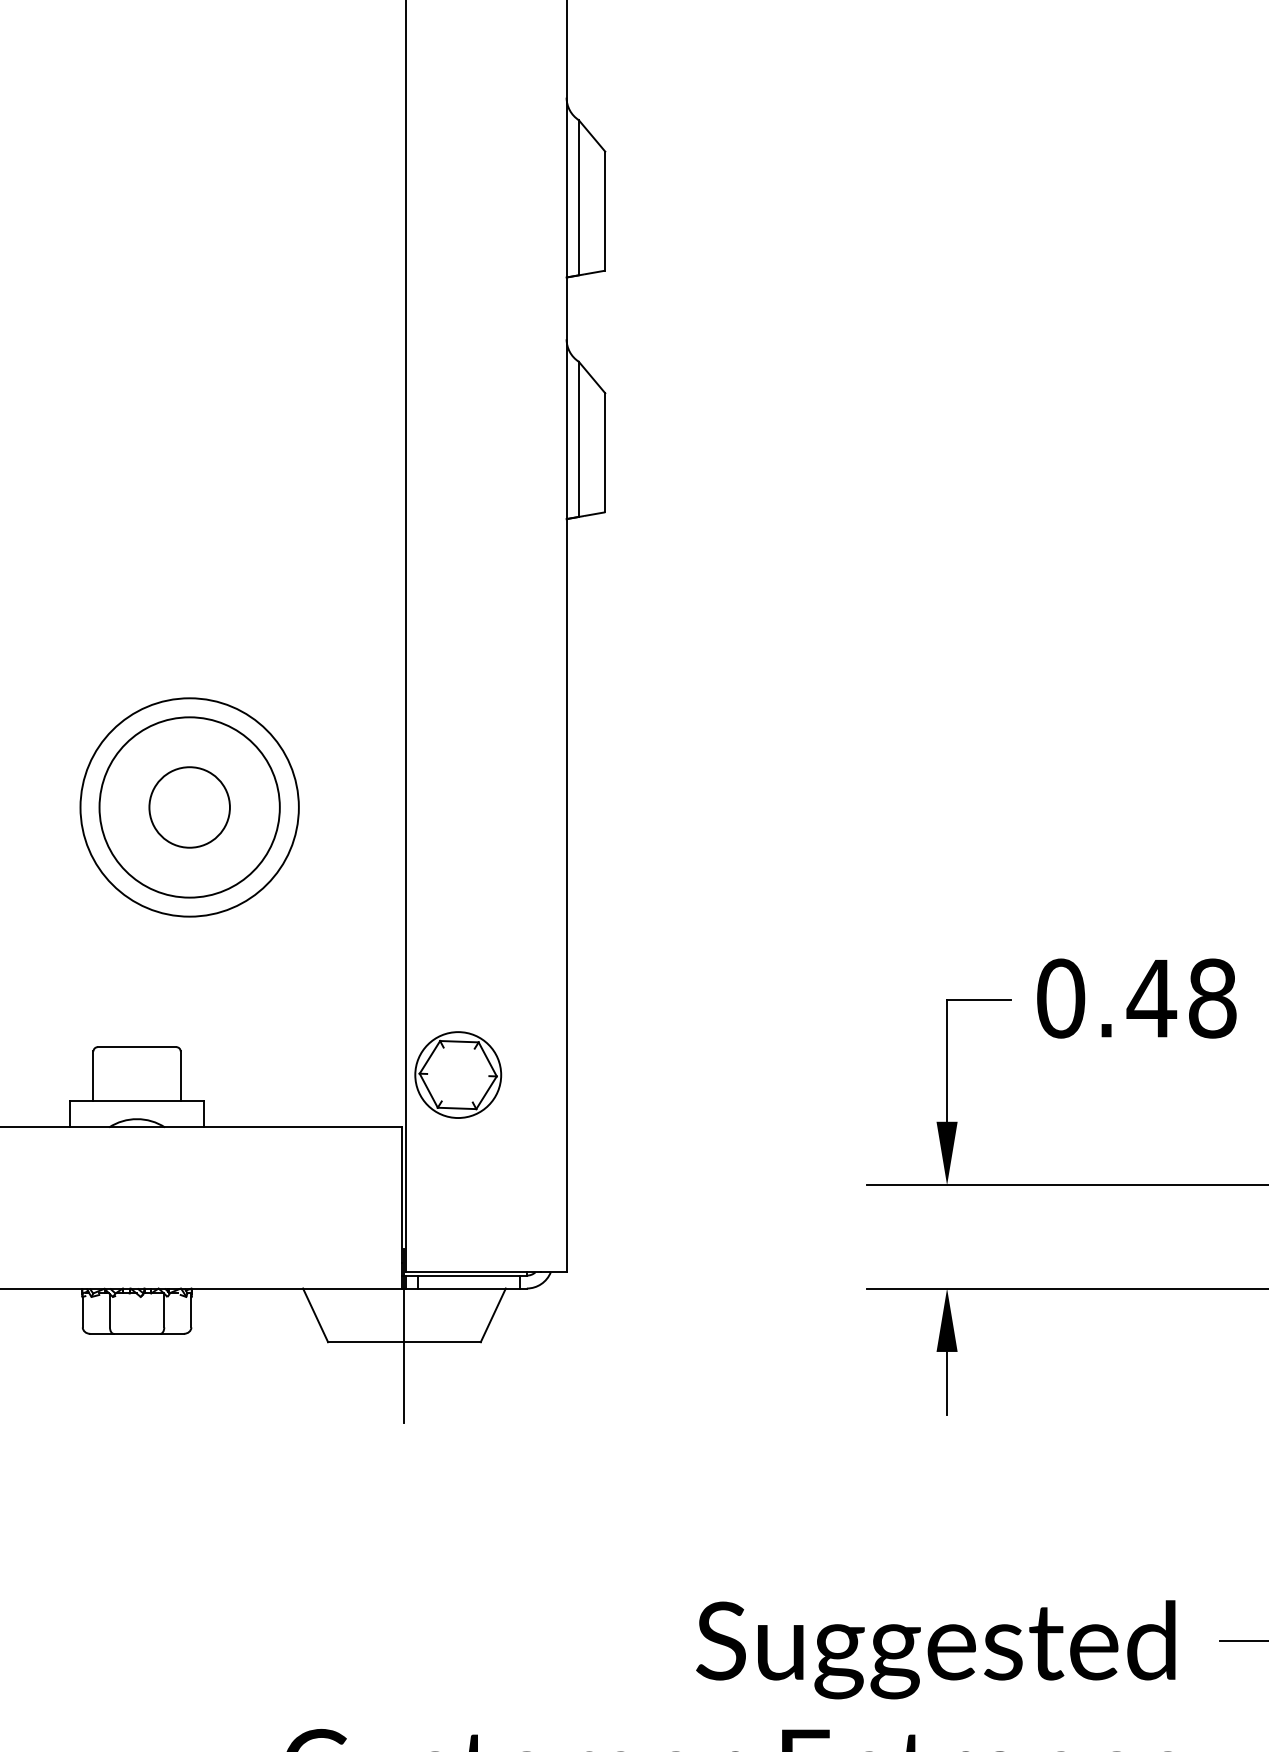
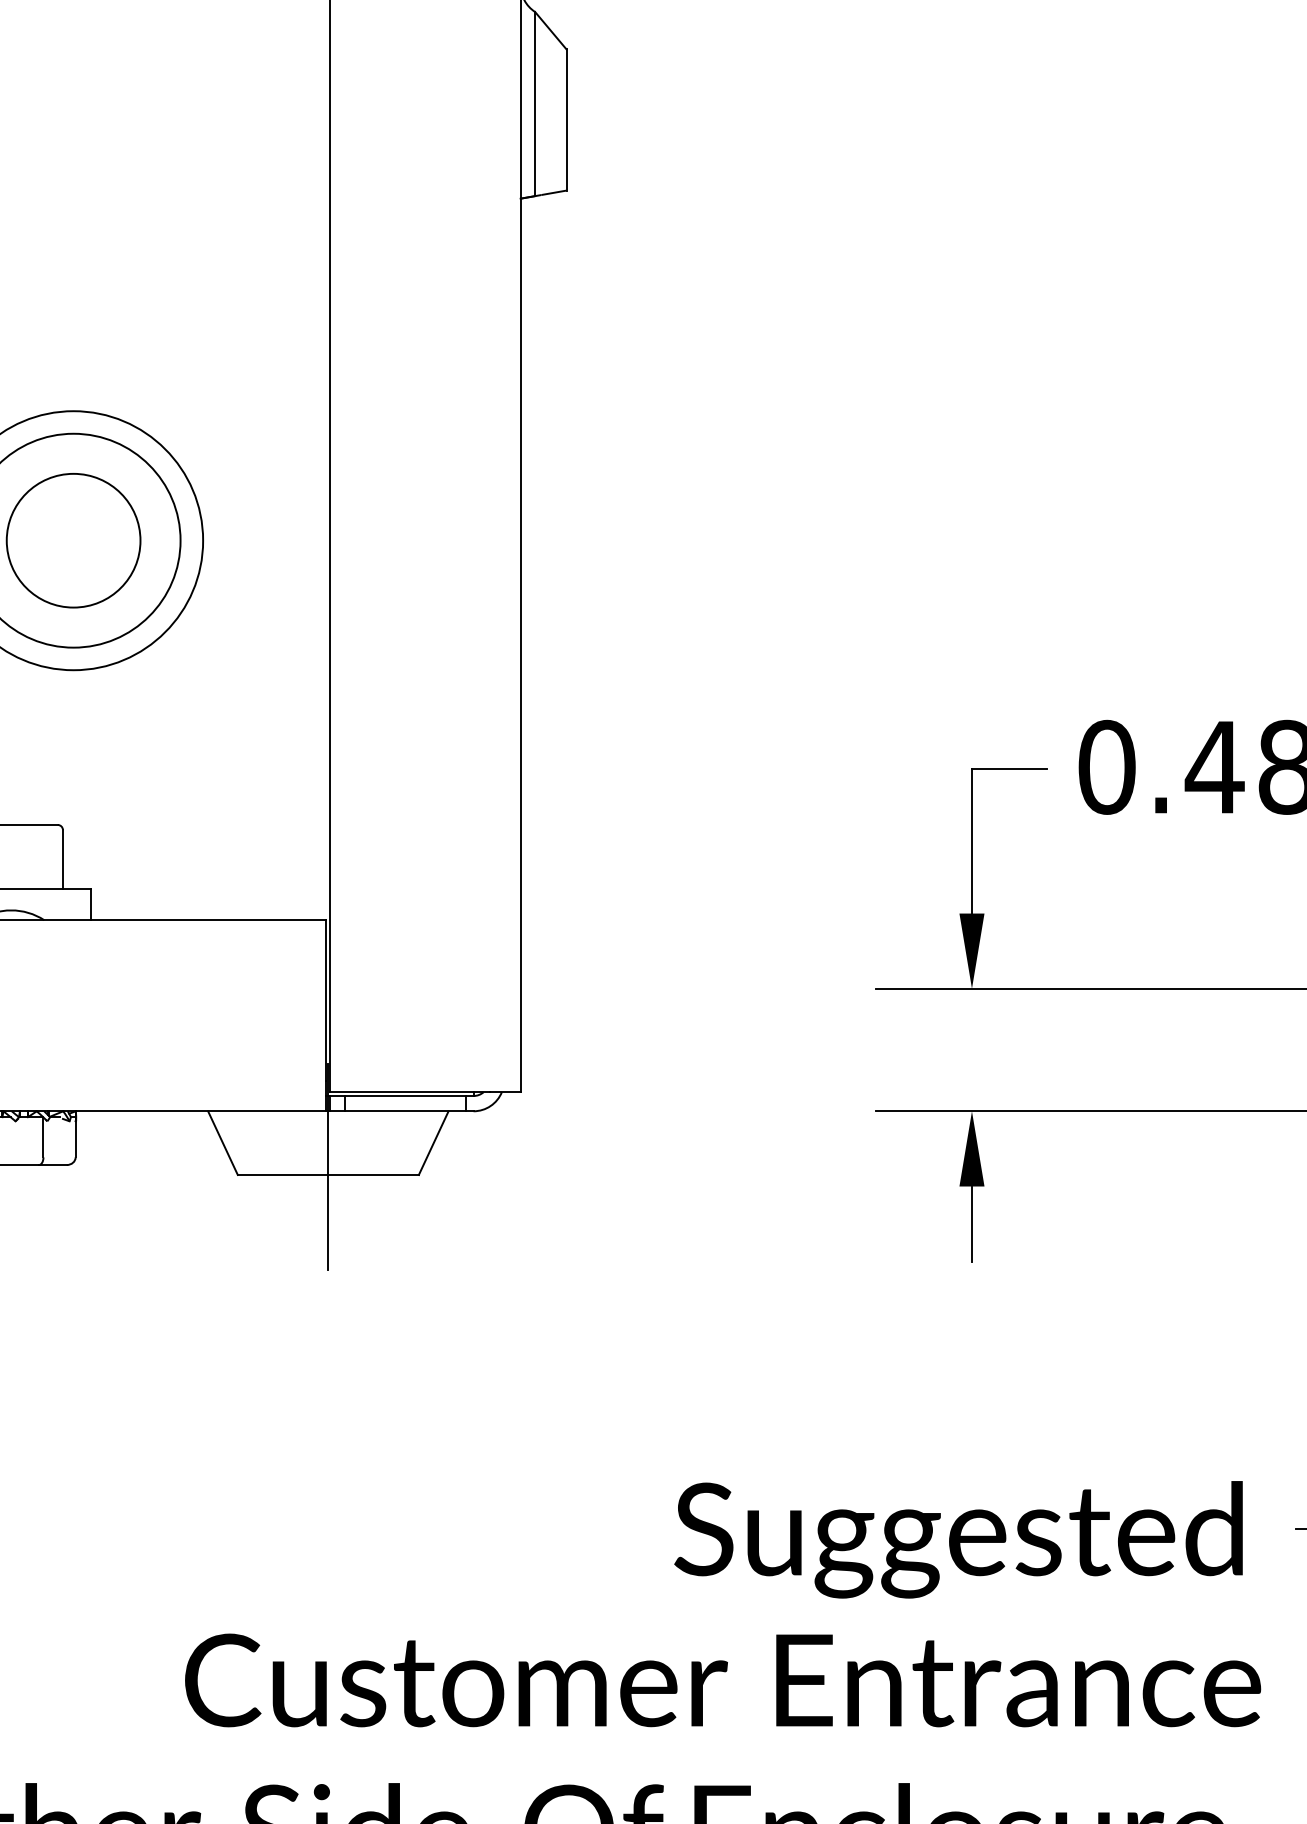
circle: (189, 807) -> (73, 540), size x1.4
part: (458, 1074) -> (392, 857), removed

